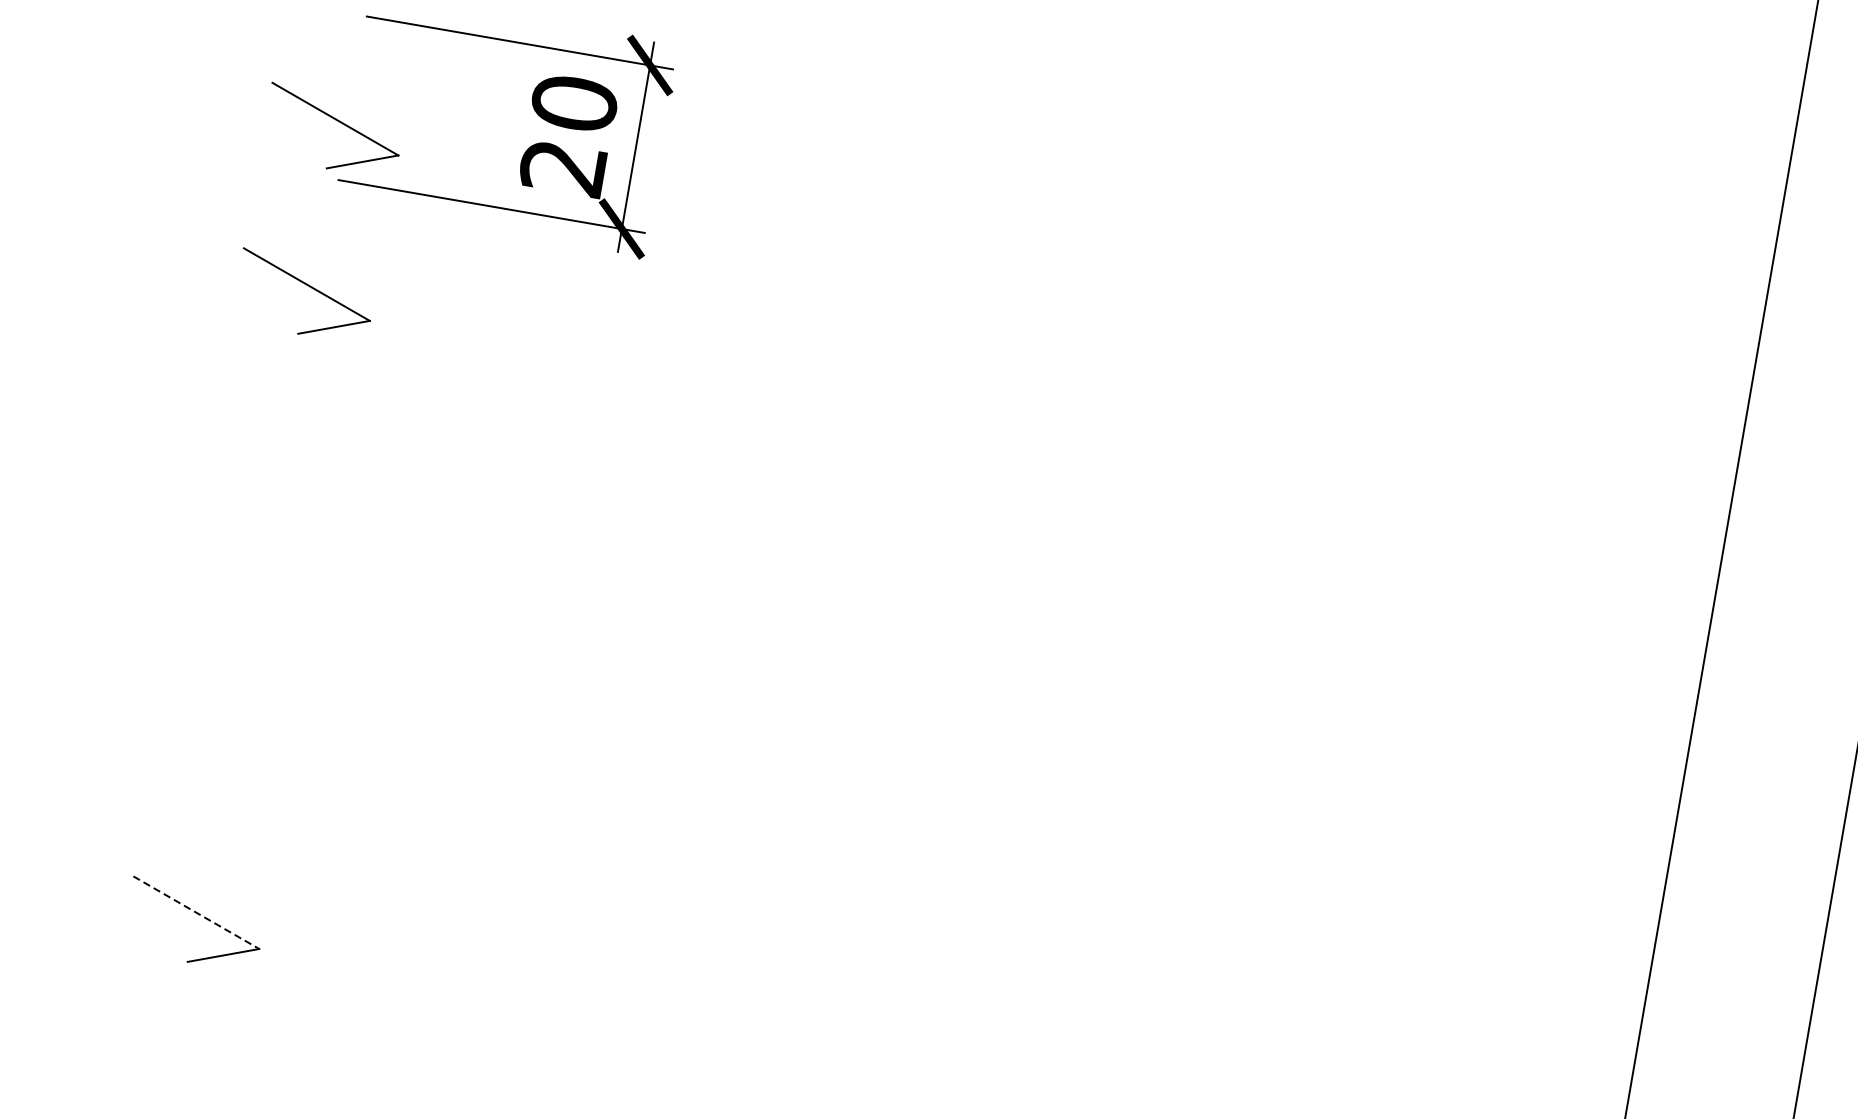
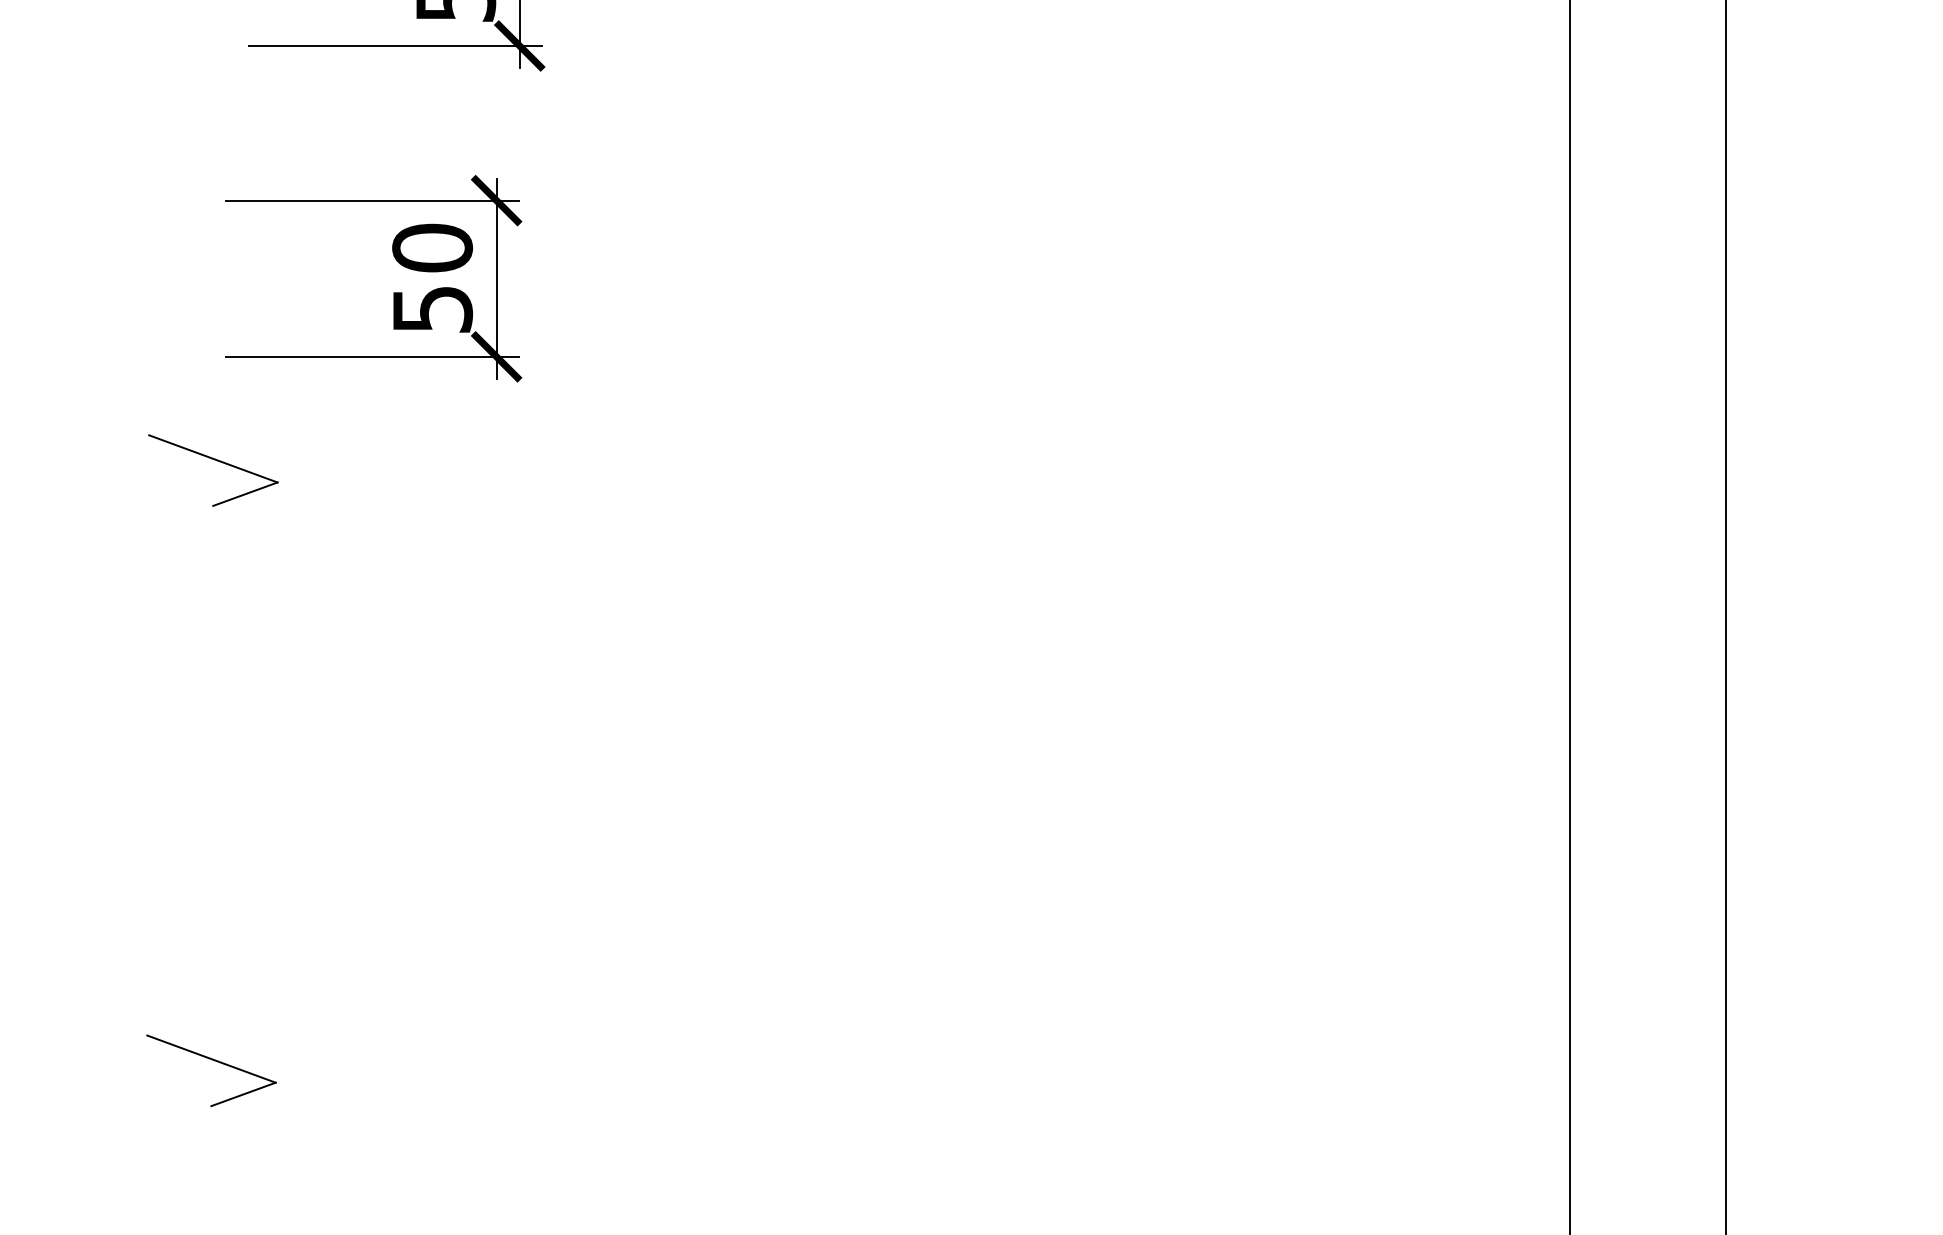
part: (339, 122) -> (217, 303), removed
text: (563, 167) -> (432, 309), 20 -> 50
line: (196, 913) -> (211, 1059), dashed -> solid

